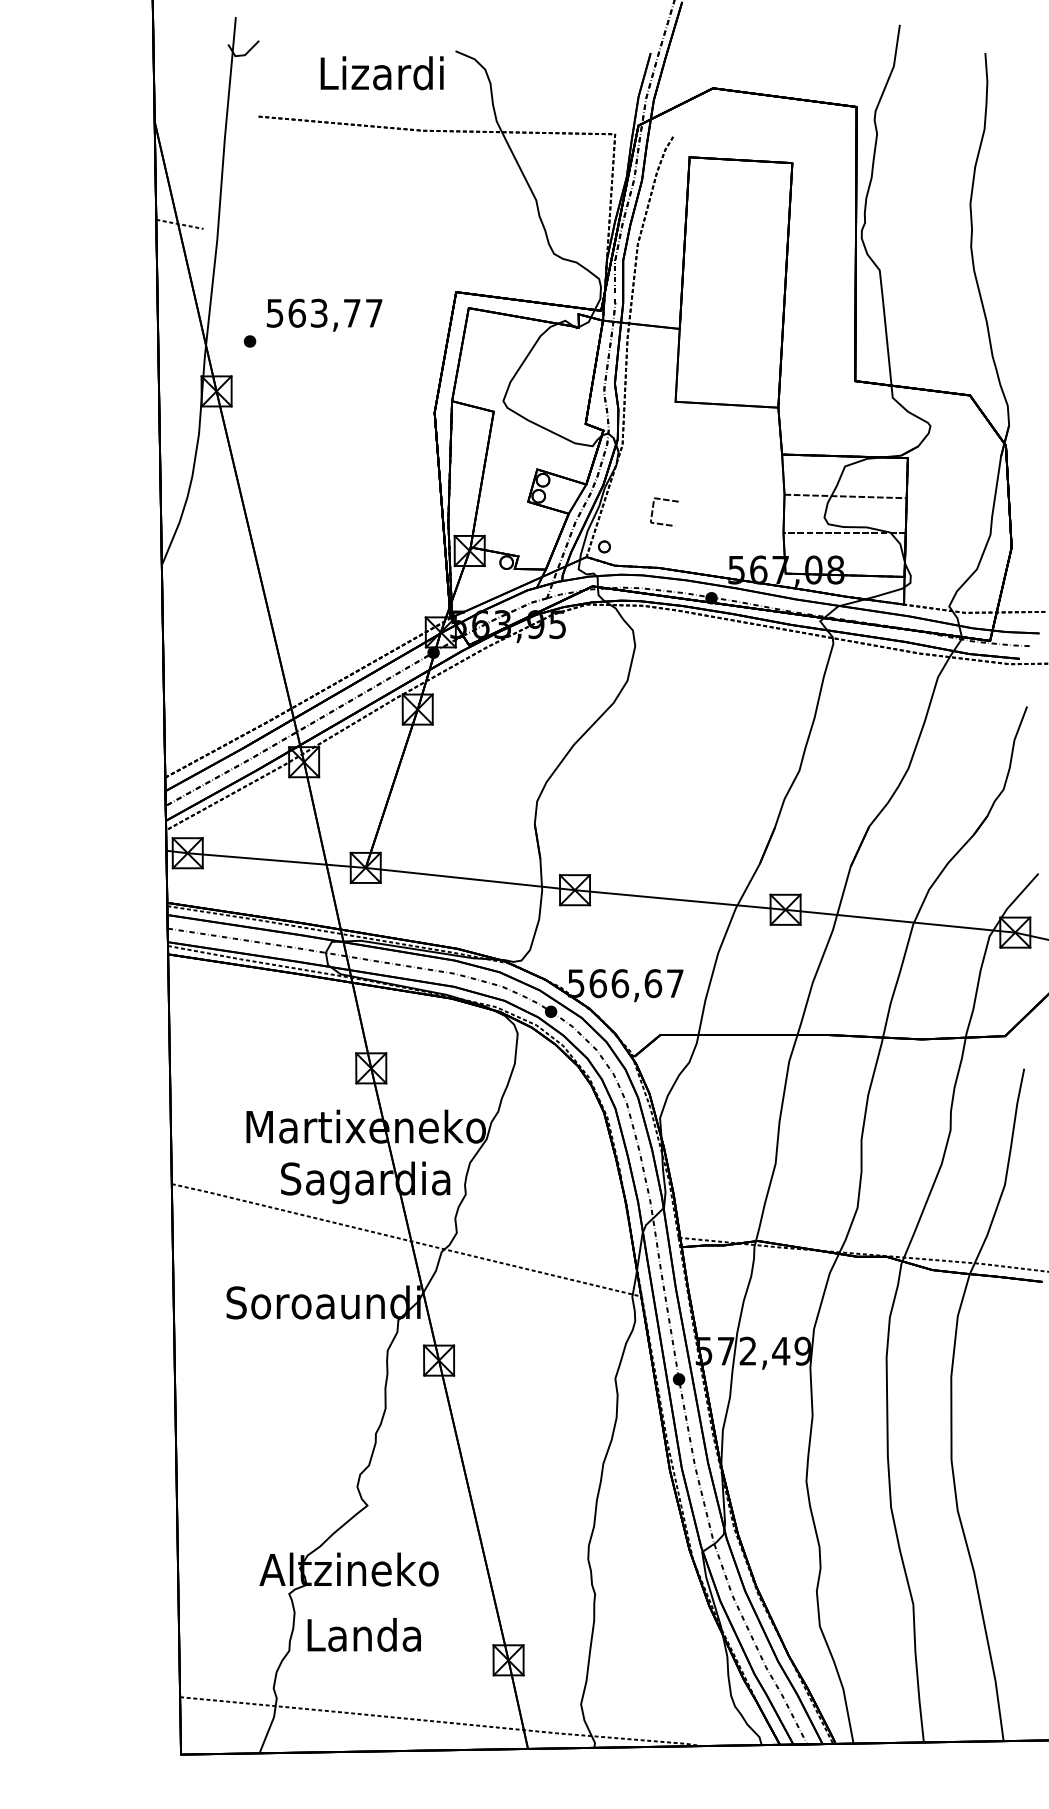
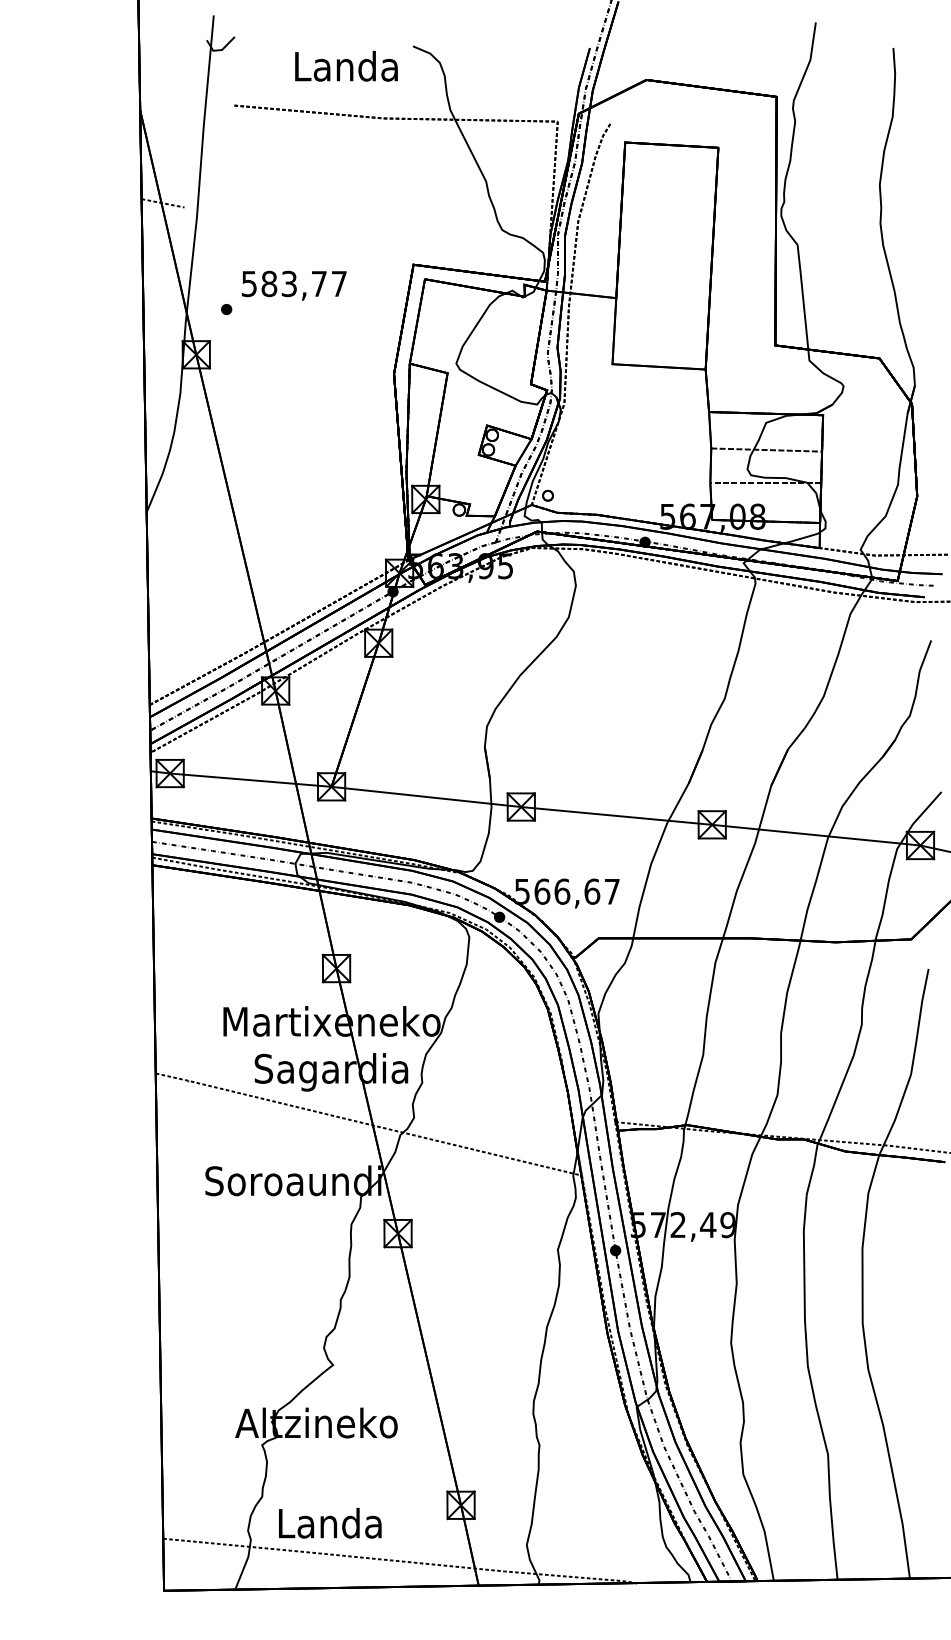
text: (382, 72) -> (346, 65), Lizardi -> Landa
text: (297, 312) -> (269, 283), 563,77 -> 583,77
line: (666, 501) -> (604, 454), removed
text: (364, 1634) -> (330, 1522), moved

